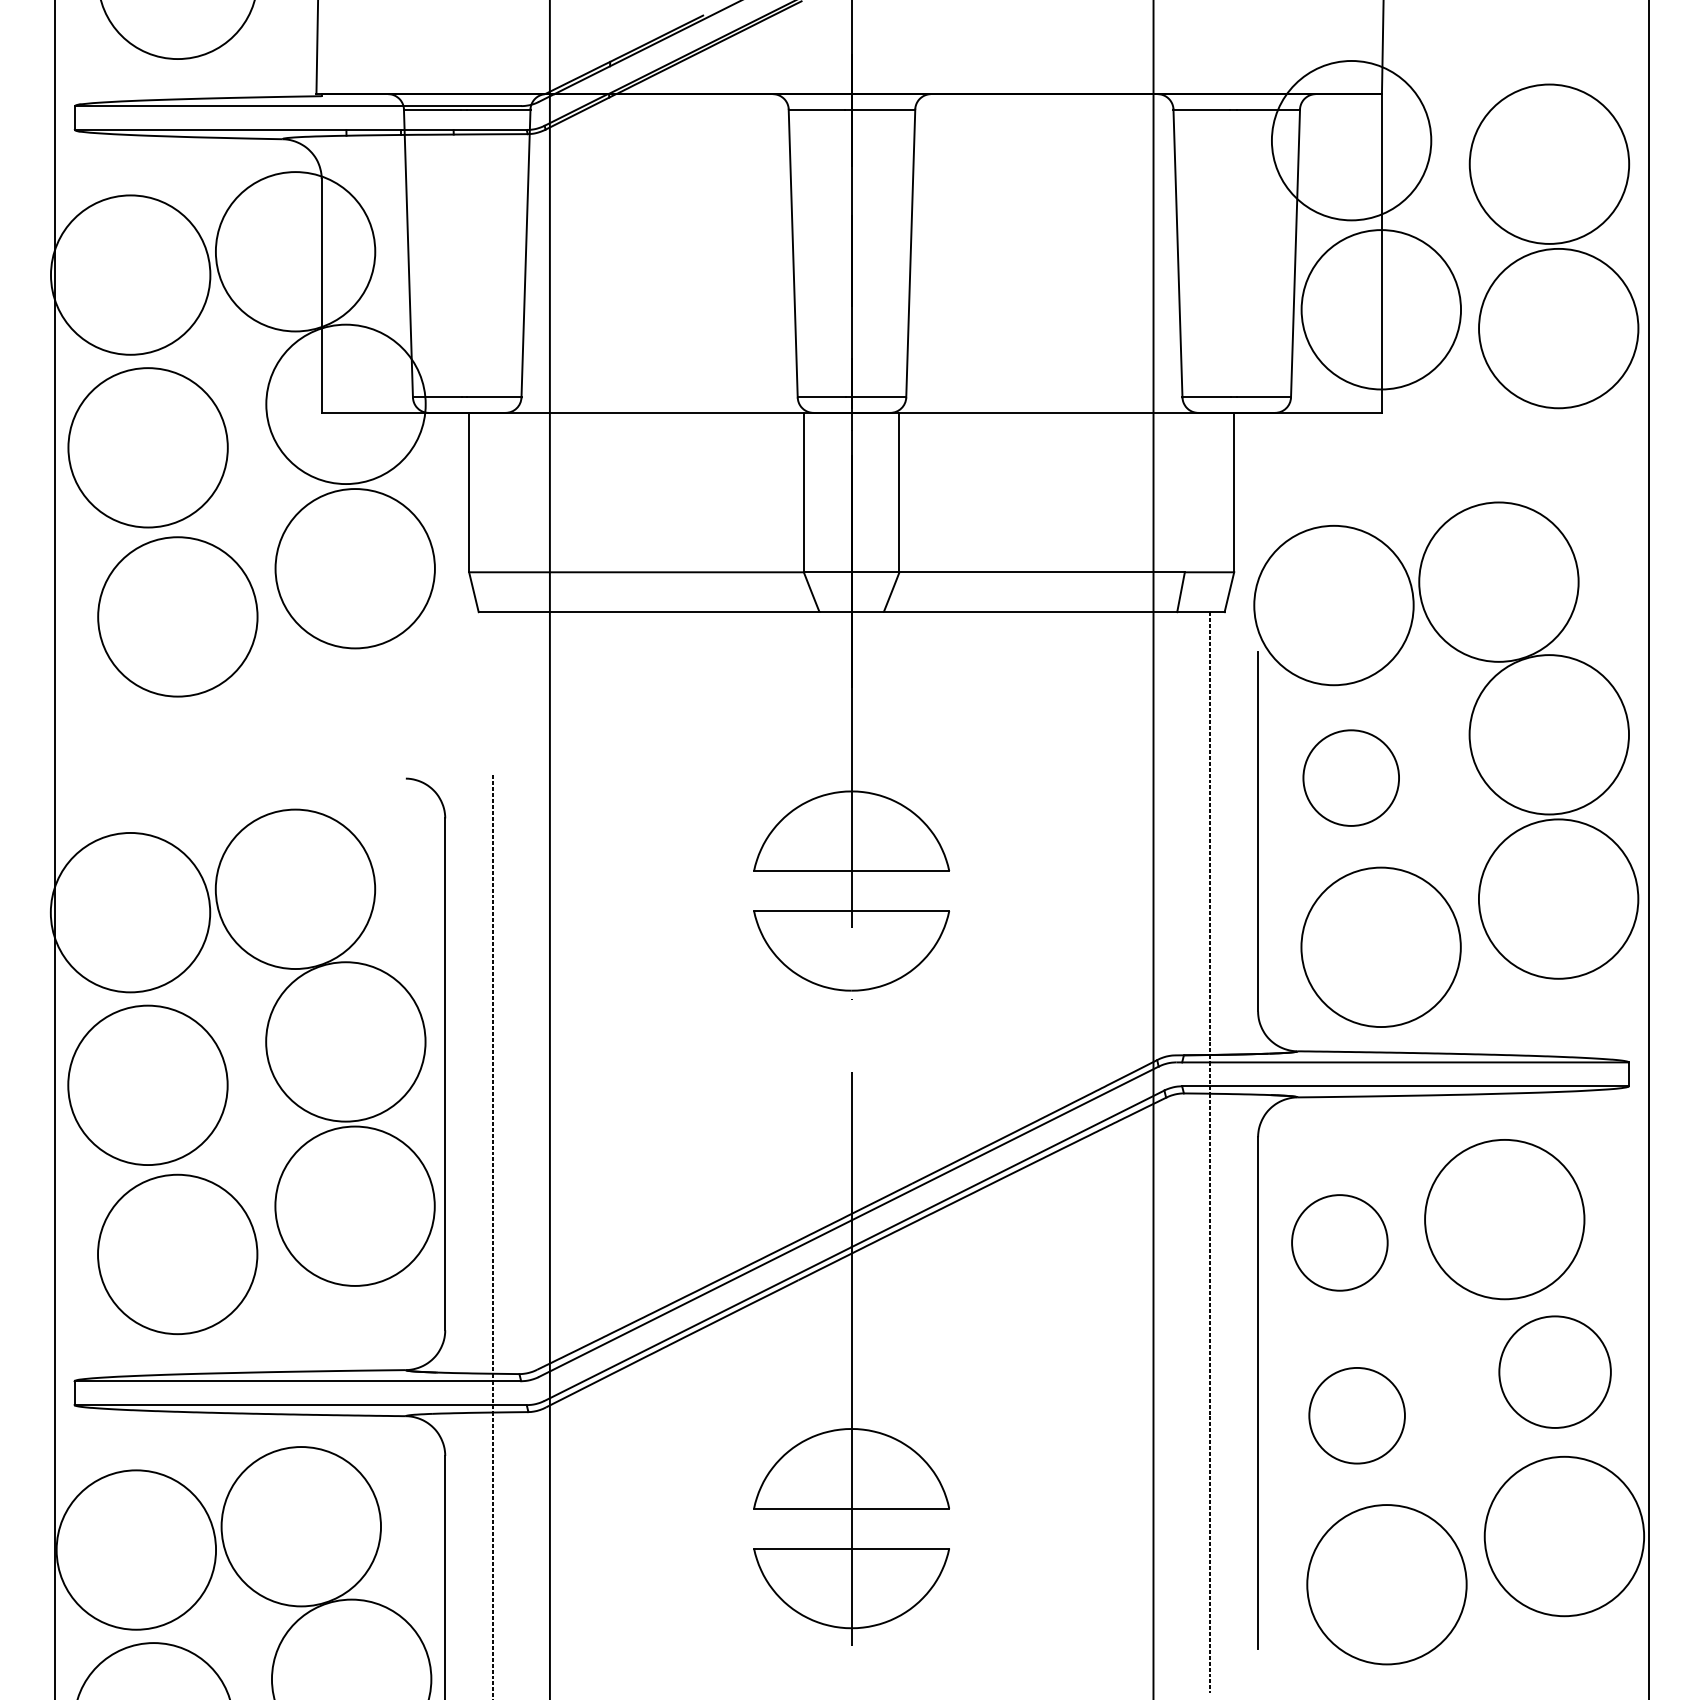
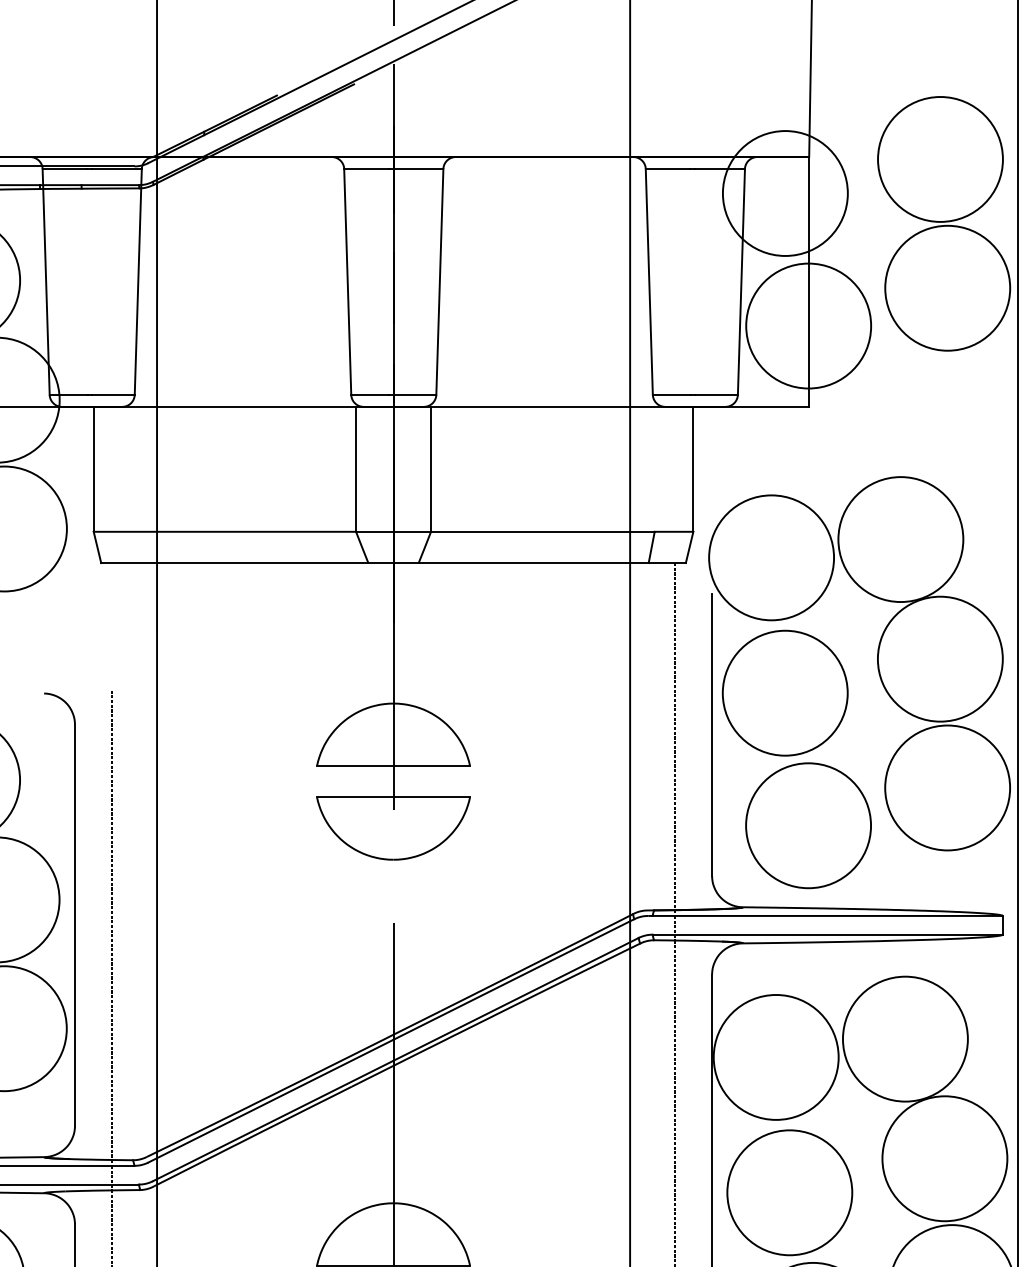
part: (1553, 246) -> (943, 223), moved
circle: (1350, 777) -> (784, 692), size x1.67
circle: (1339, 1242) -> (775, 1057), size x1.67
circle: (1554, 1371) -> (944, 1158), size x1.43
circle: (1356, 1415) -> (789, 1192), size x1.67

